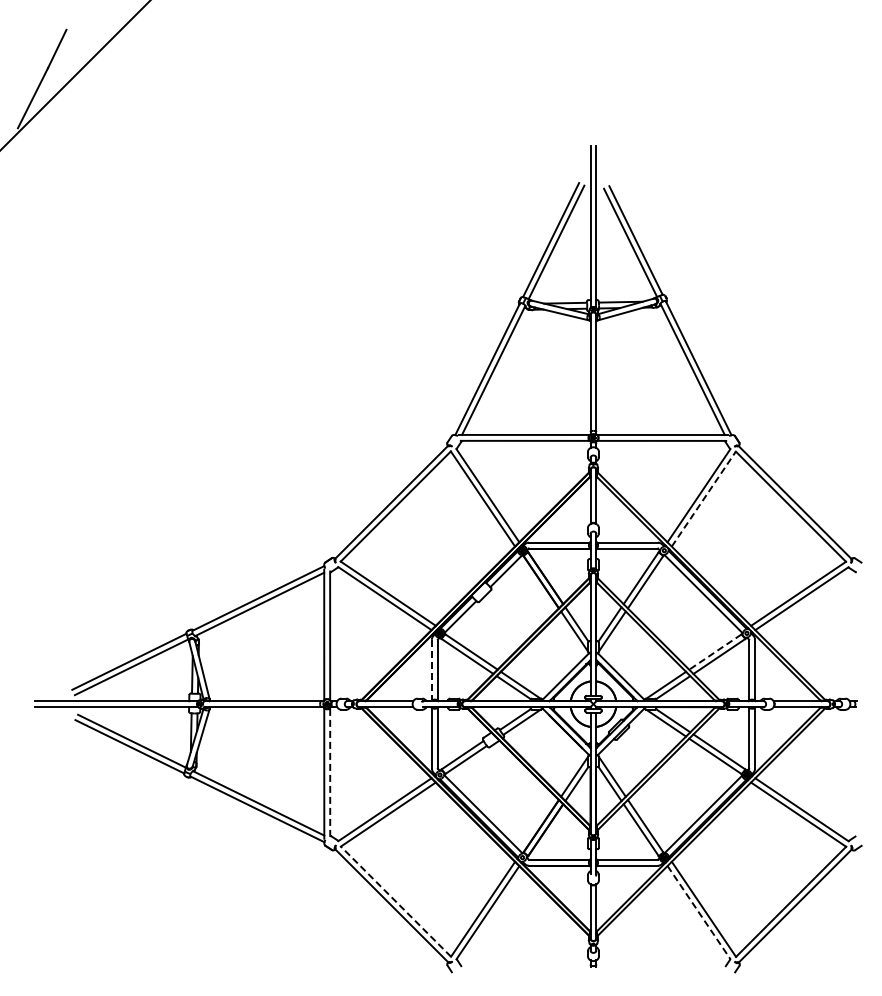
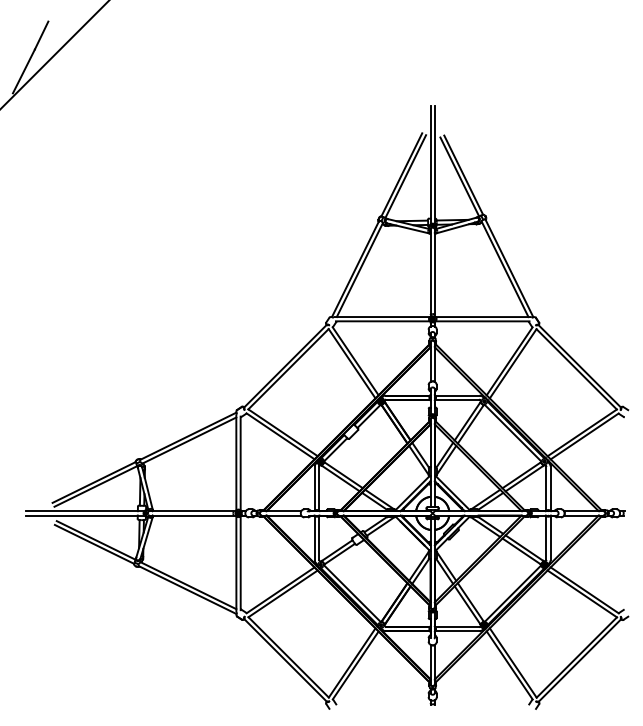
line: (704, 498) -> (513, 363), dashed -> solid
line: (715, 652) -> (521, 475), dashed -> solid
line: (431, 670) -> (314, 488), dashed -> solid
line: (330, 772) -> (240, 563), dashed -> solid
line: (396, 901) -> (289, 657), dashed -> solid
line: (699, 913) -> (510, 666), dashed -> solid

